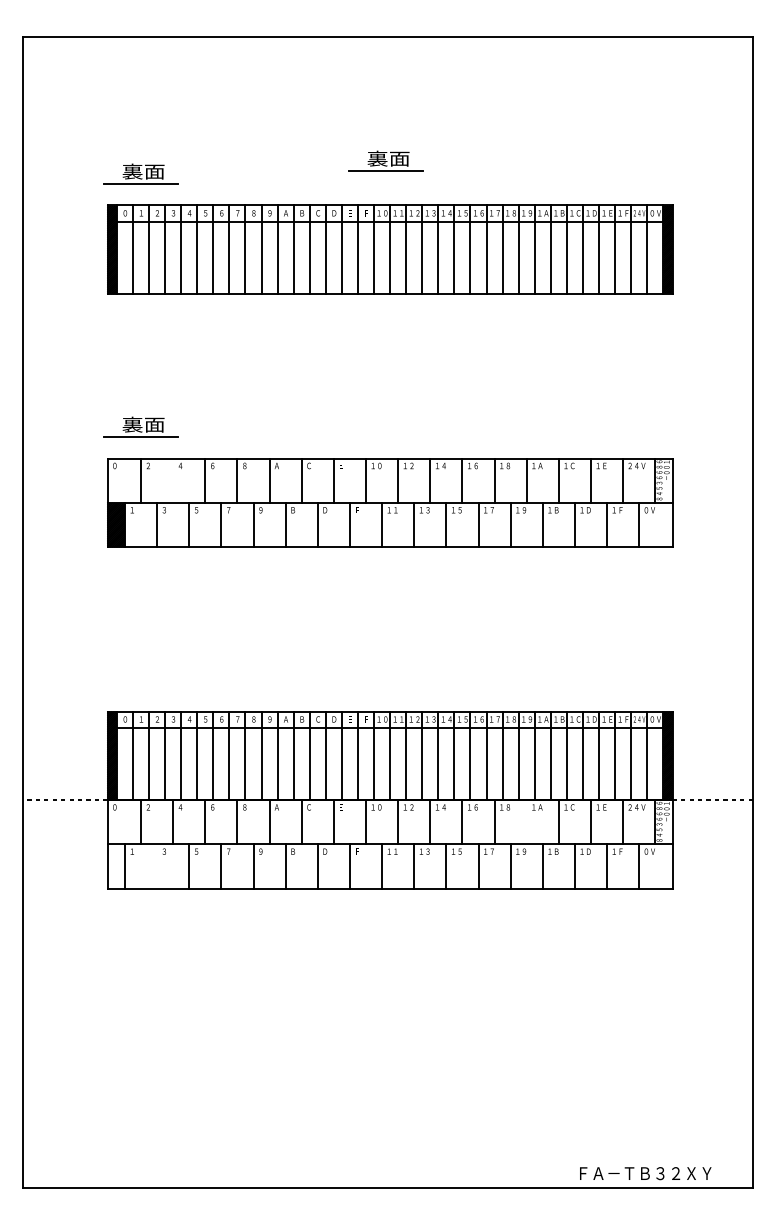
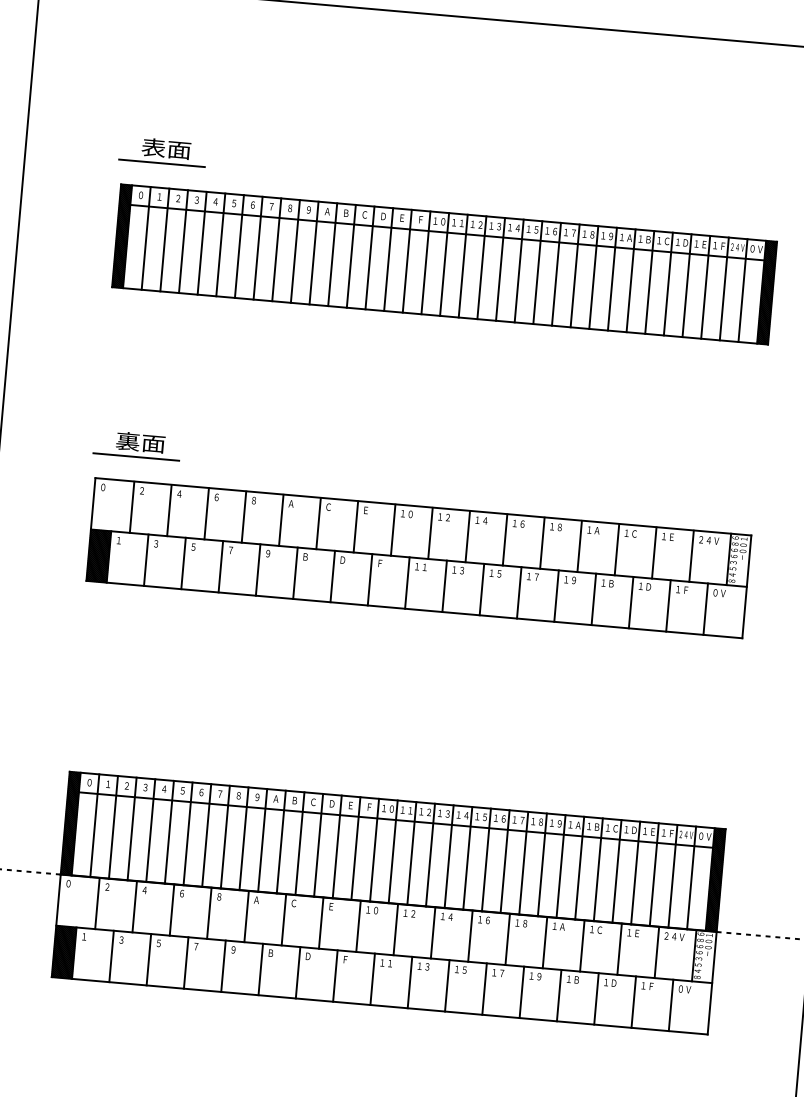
part: (385, 160) -> (448, 160), removed
text: (132, 172) -> (153, 148), 裏面 -> 表面
line: (173, 480) -> (169, 510), added
line: (526, 822) -> (544, 943), added
hatch: (115, 866) -> (63, 952), added
line: (157, 866) -> (112, 956), added

